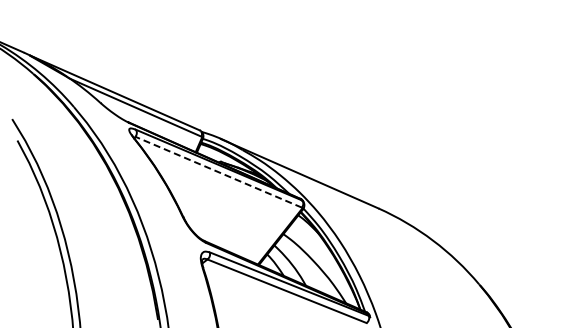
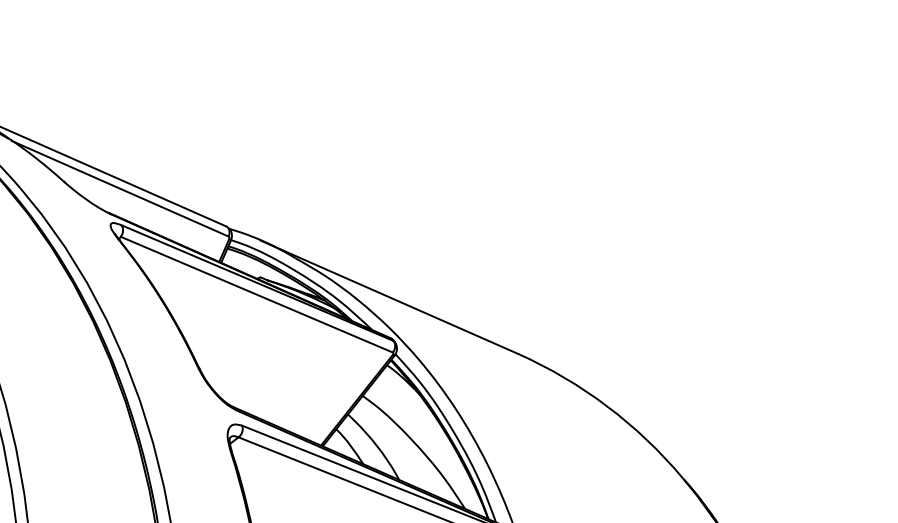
line: (218, 172) -> (256, 295), dashed -> solid

